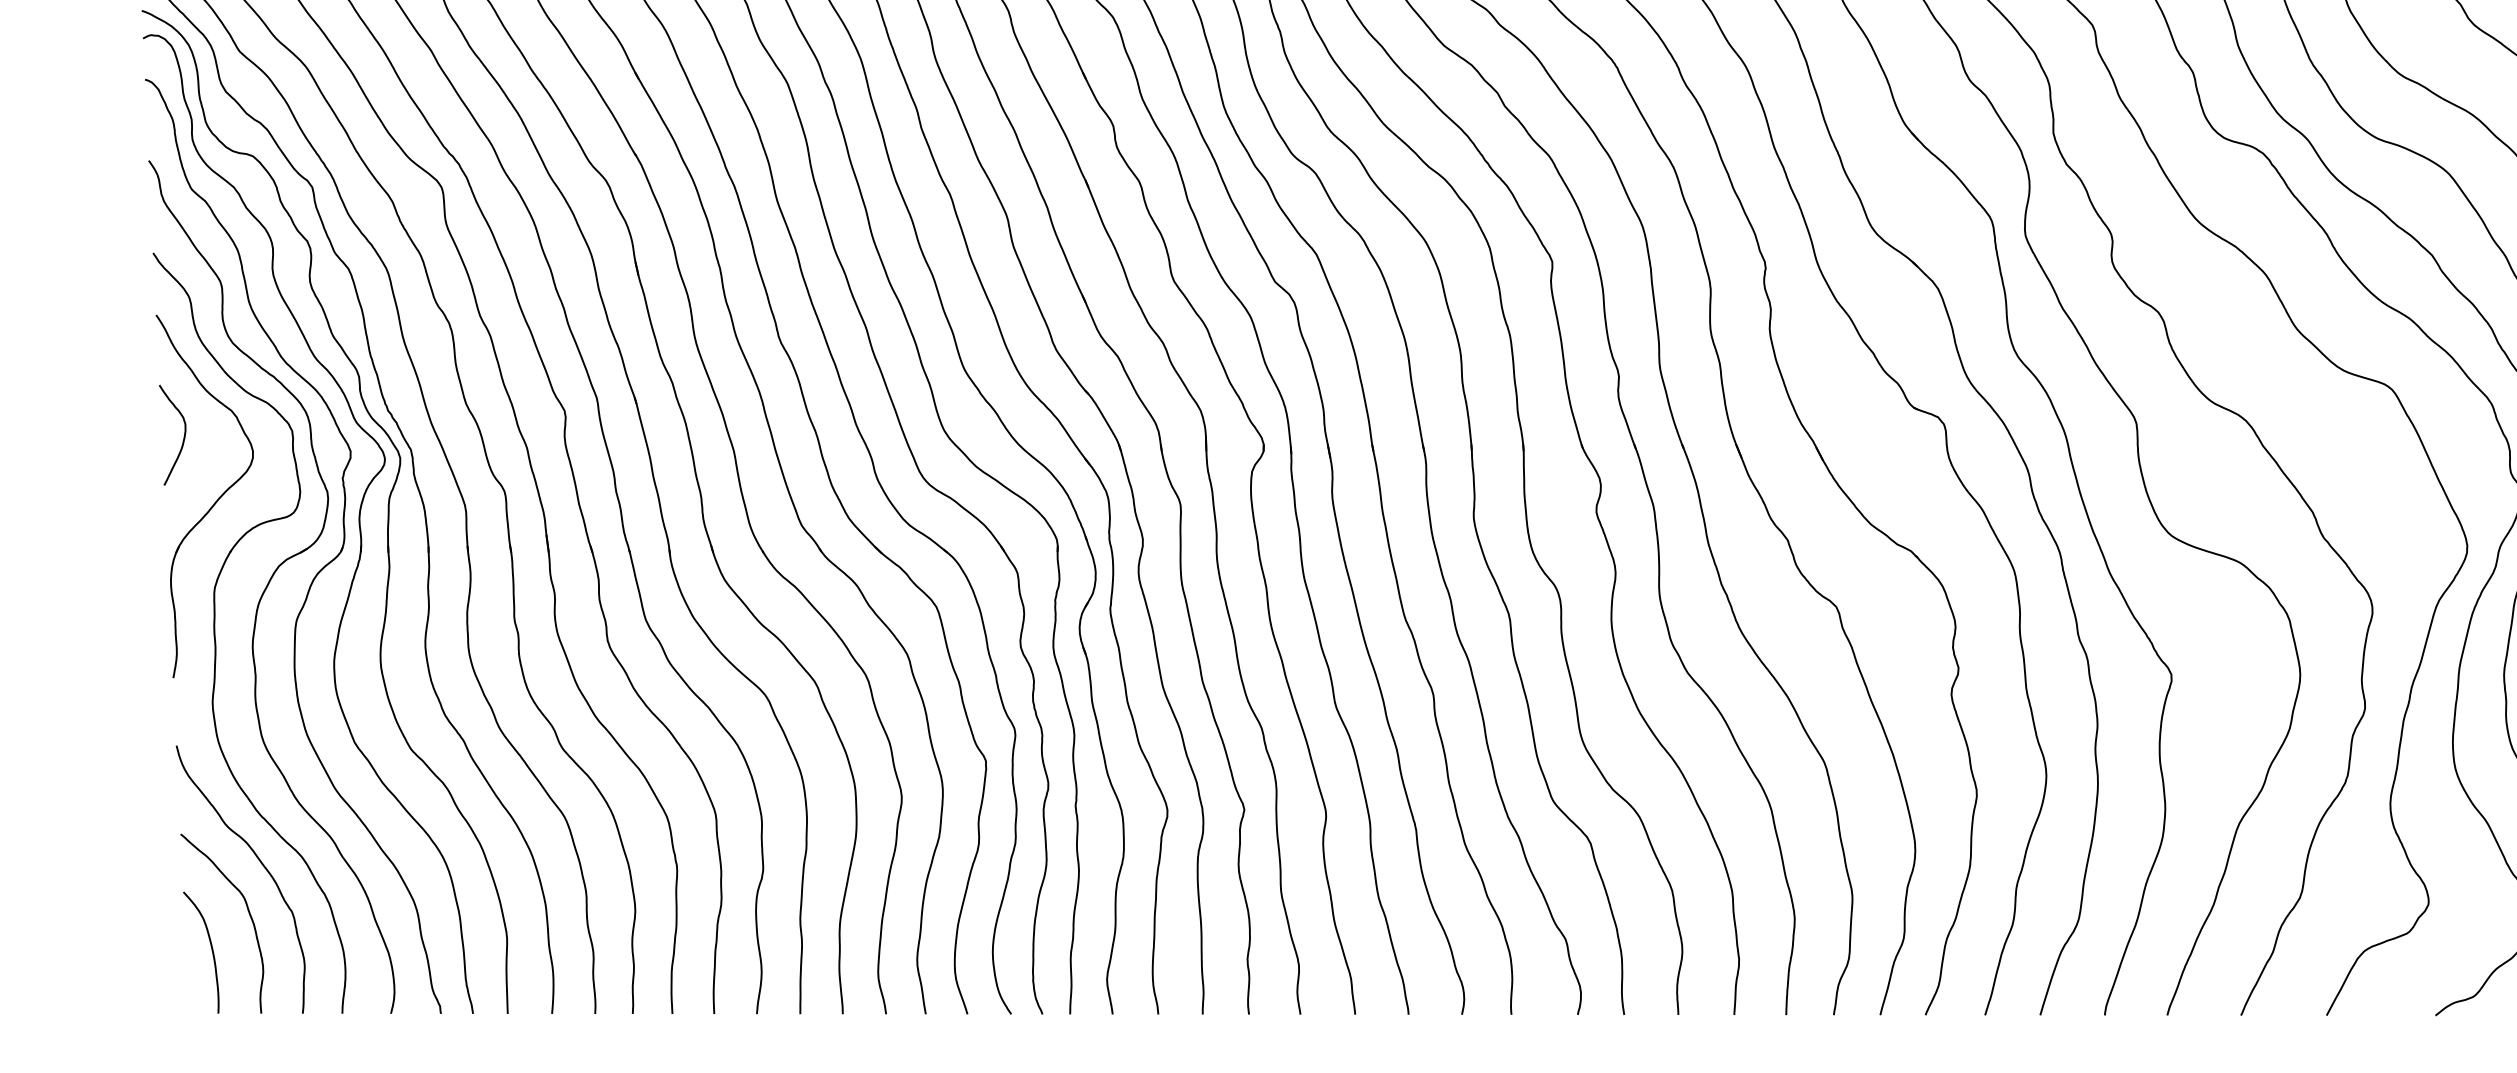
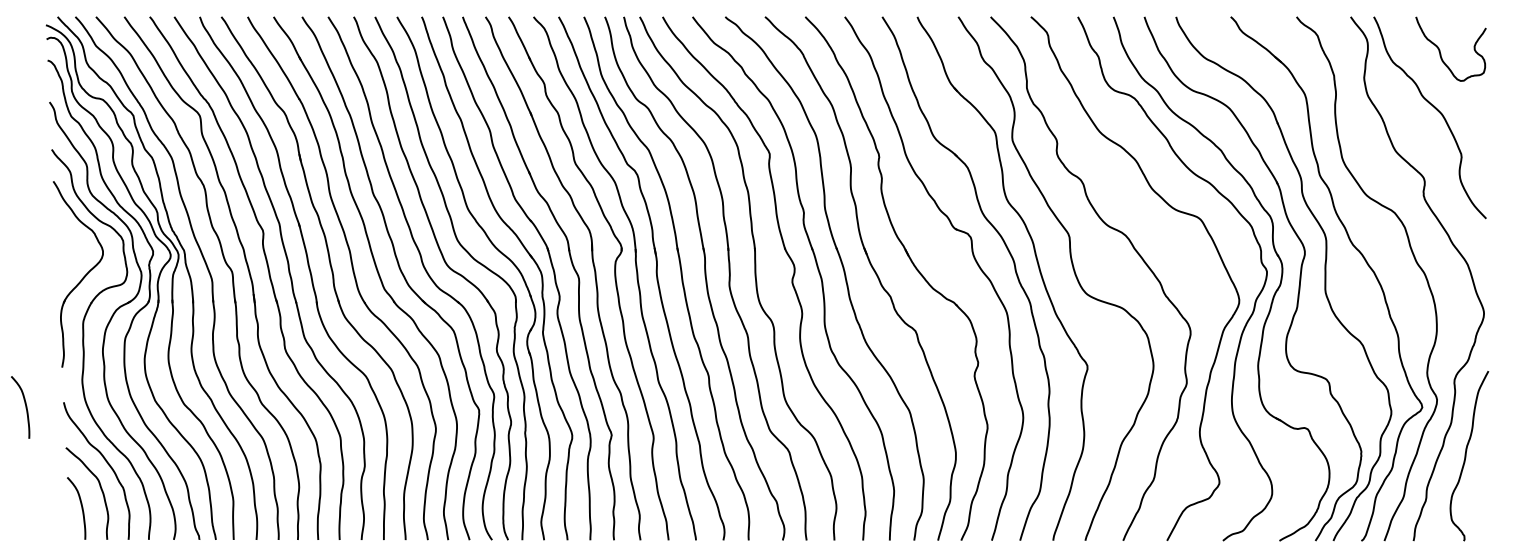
curve: (181, 438) -> (66, 244), removed
curve: (101, 755) -> (25, 407), added

